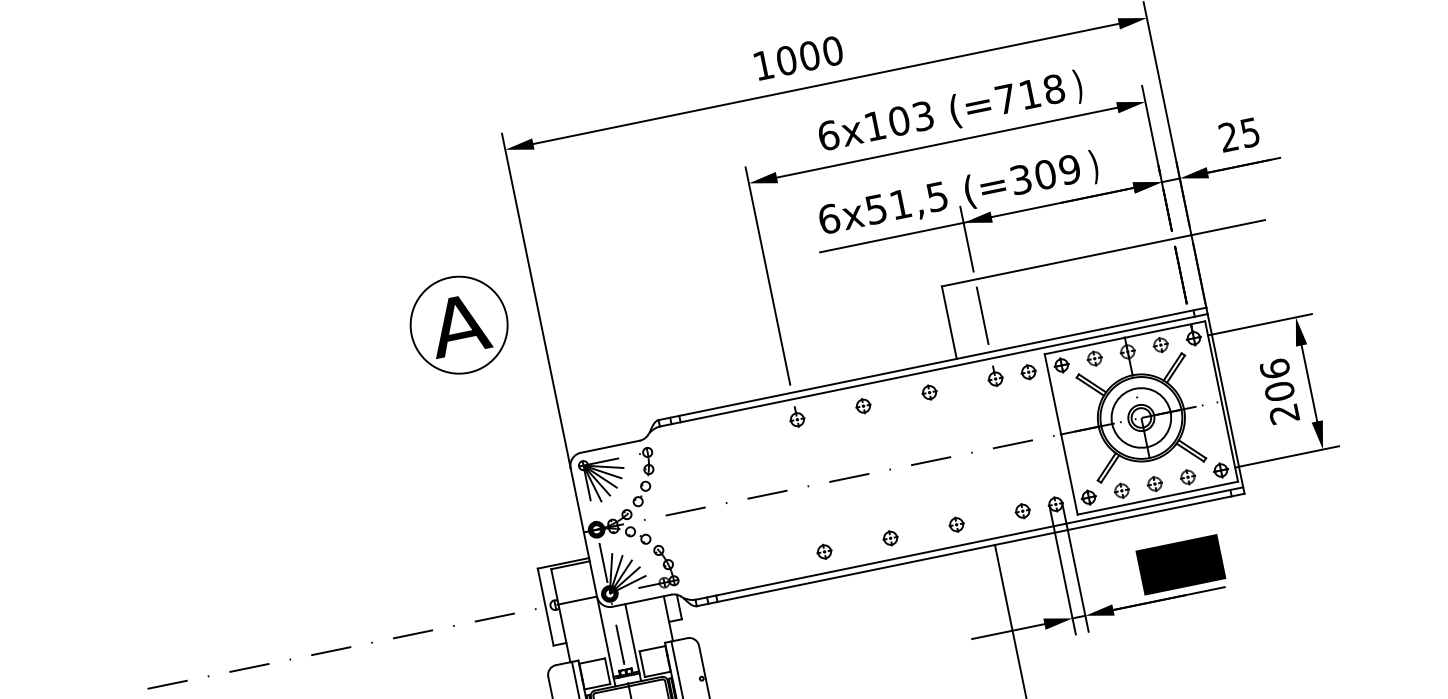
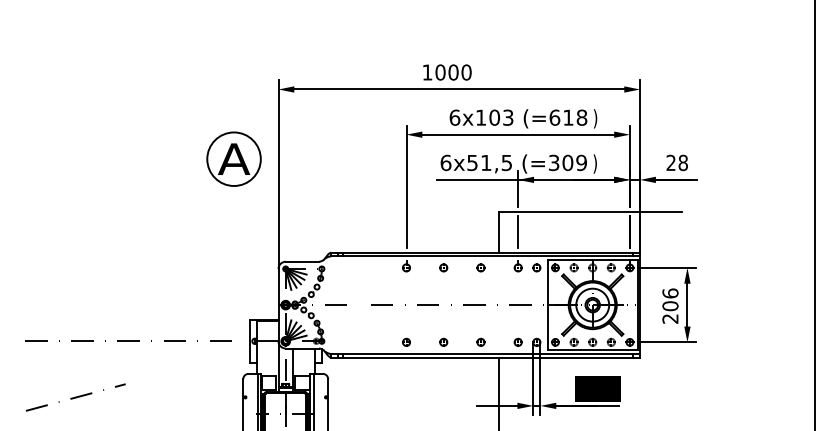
text: (1005, 98) -> (554, 117), (=718 -> (=618
text: (1248, 132) -> (682, 162), 25 -> 28
part: (457, 324) -> (233, 158), moved

